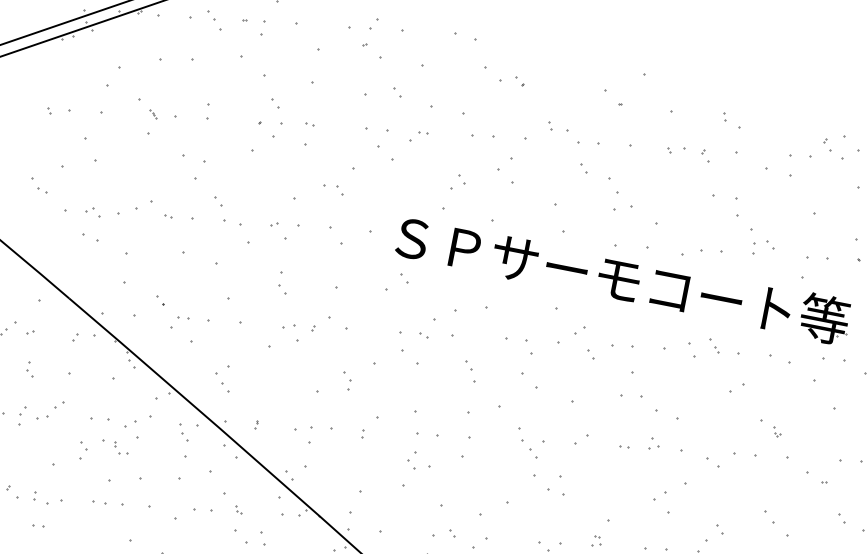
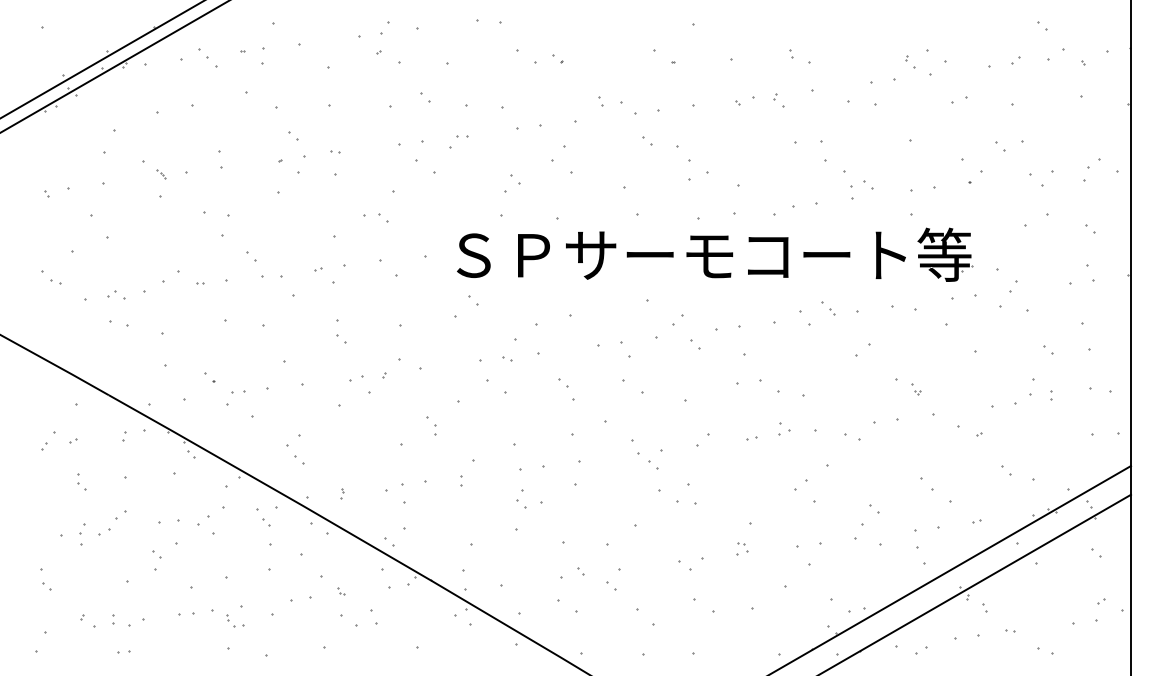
part: (121, 447) -> (235, 620), moved

